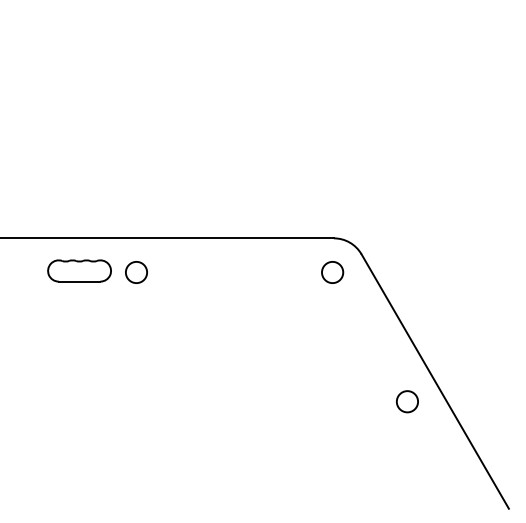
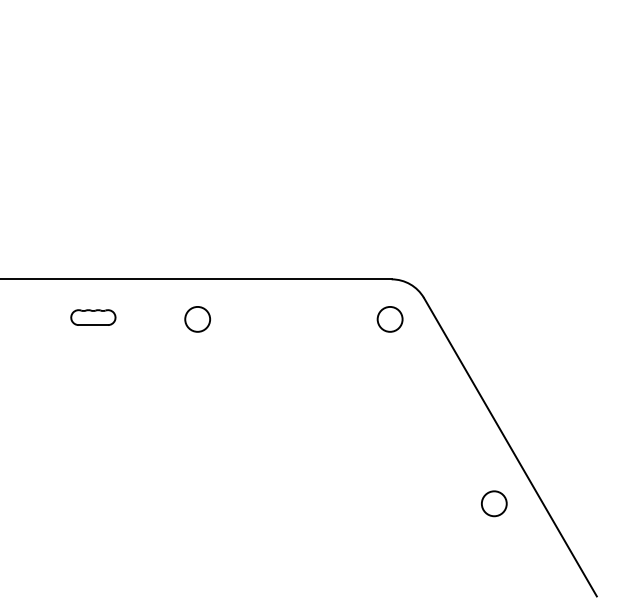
part: (79, 270) -> (93, 317), size x0.6
circle: (136, 272) -> (197, 319), moved
circle: (407, 401) -> (494, 503), moved

